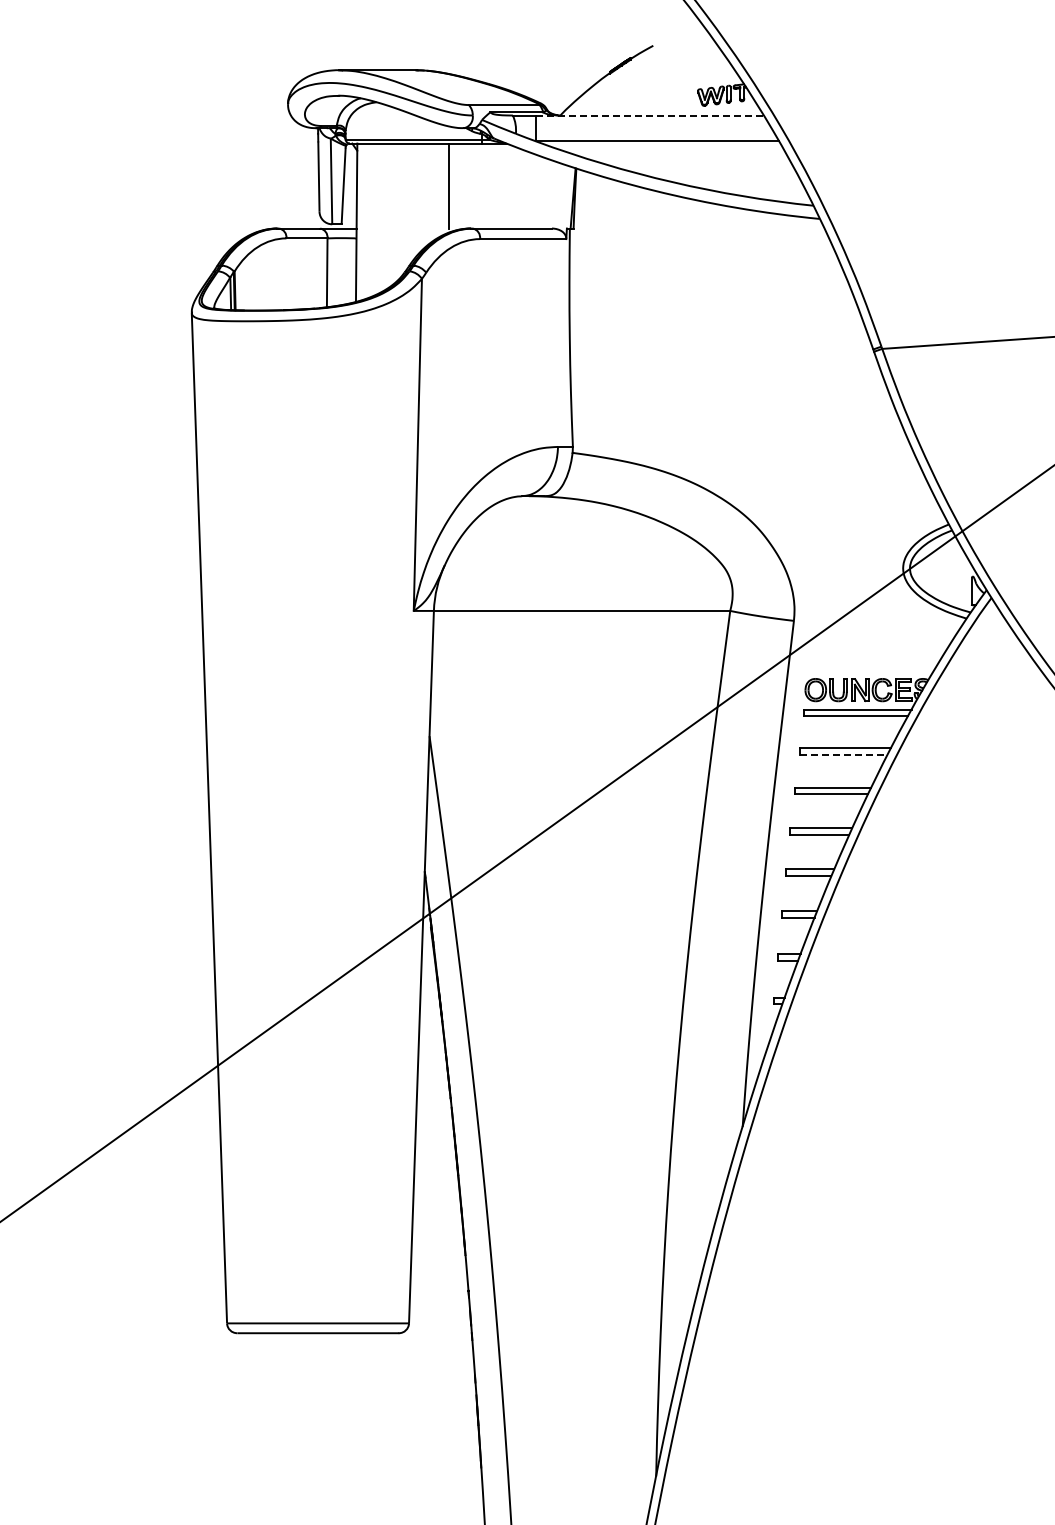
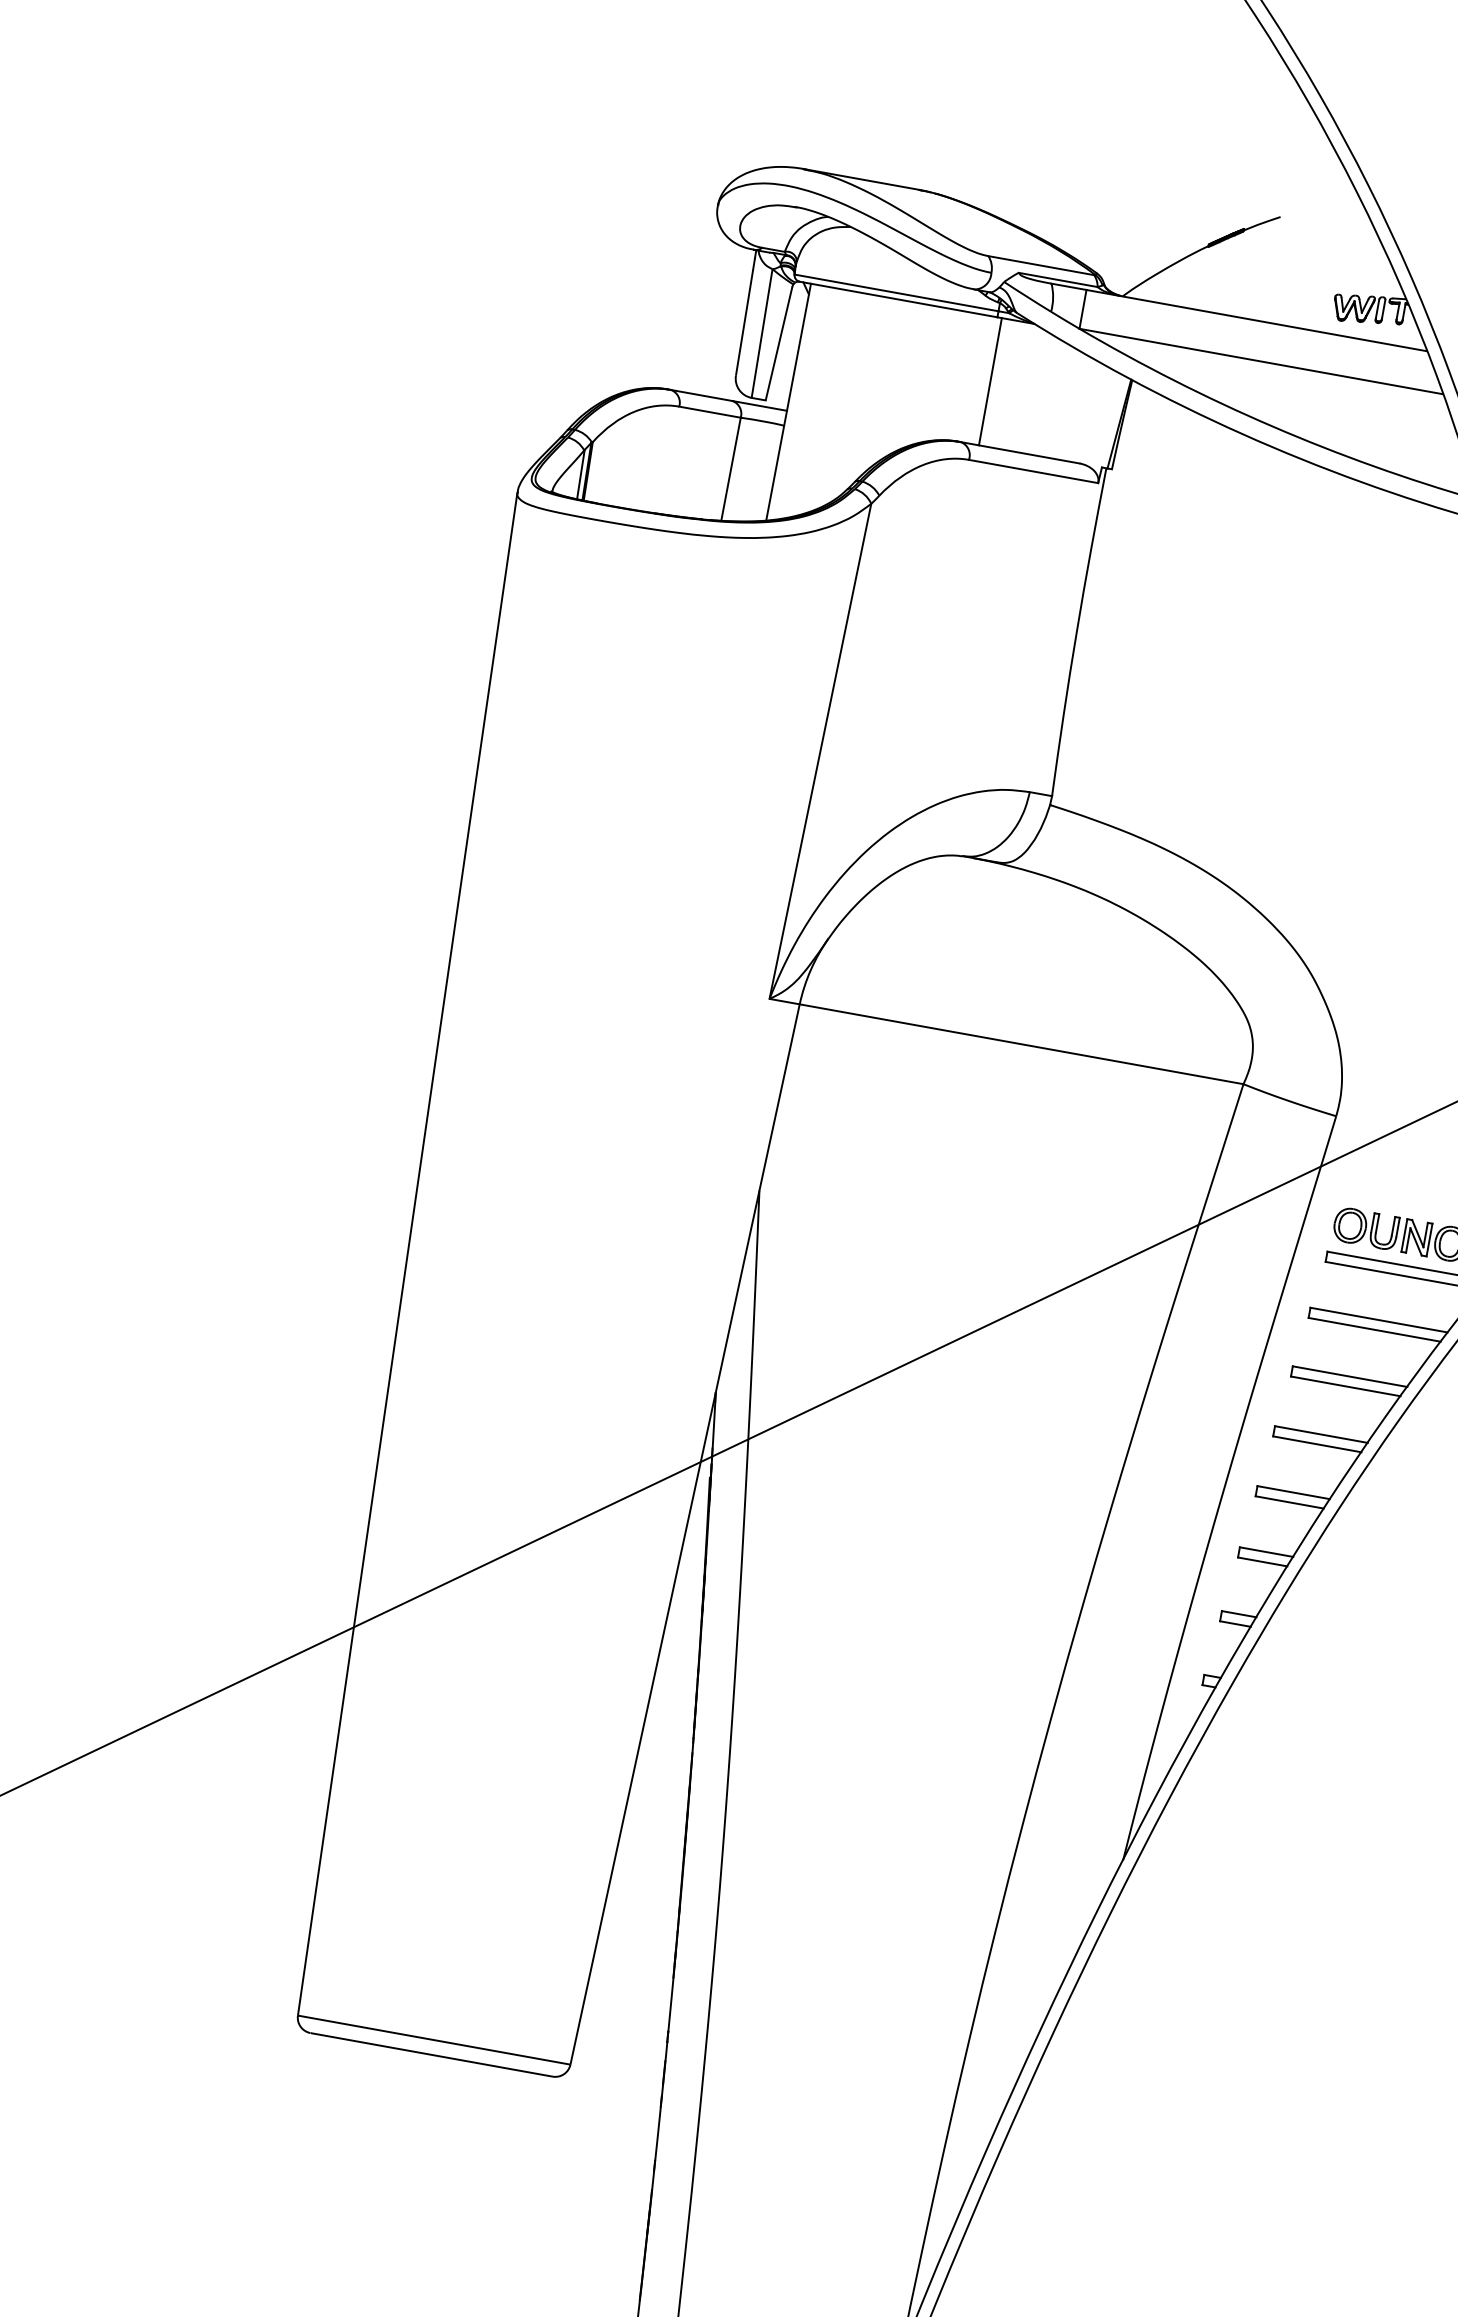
line: (649, 115) -> (1256, 320), dashed -> solid
line: (448, 185) -> (990, 380), moved
line: (844, 754) -> (1375, 1329), dashed -> solid

